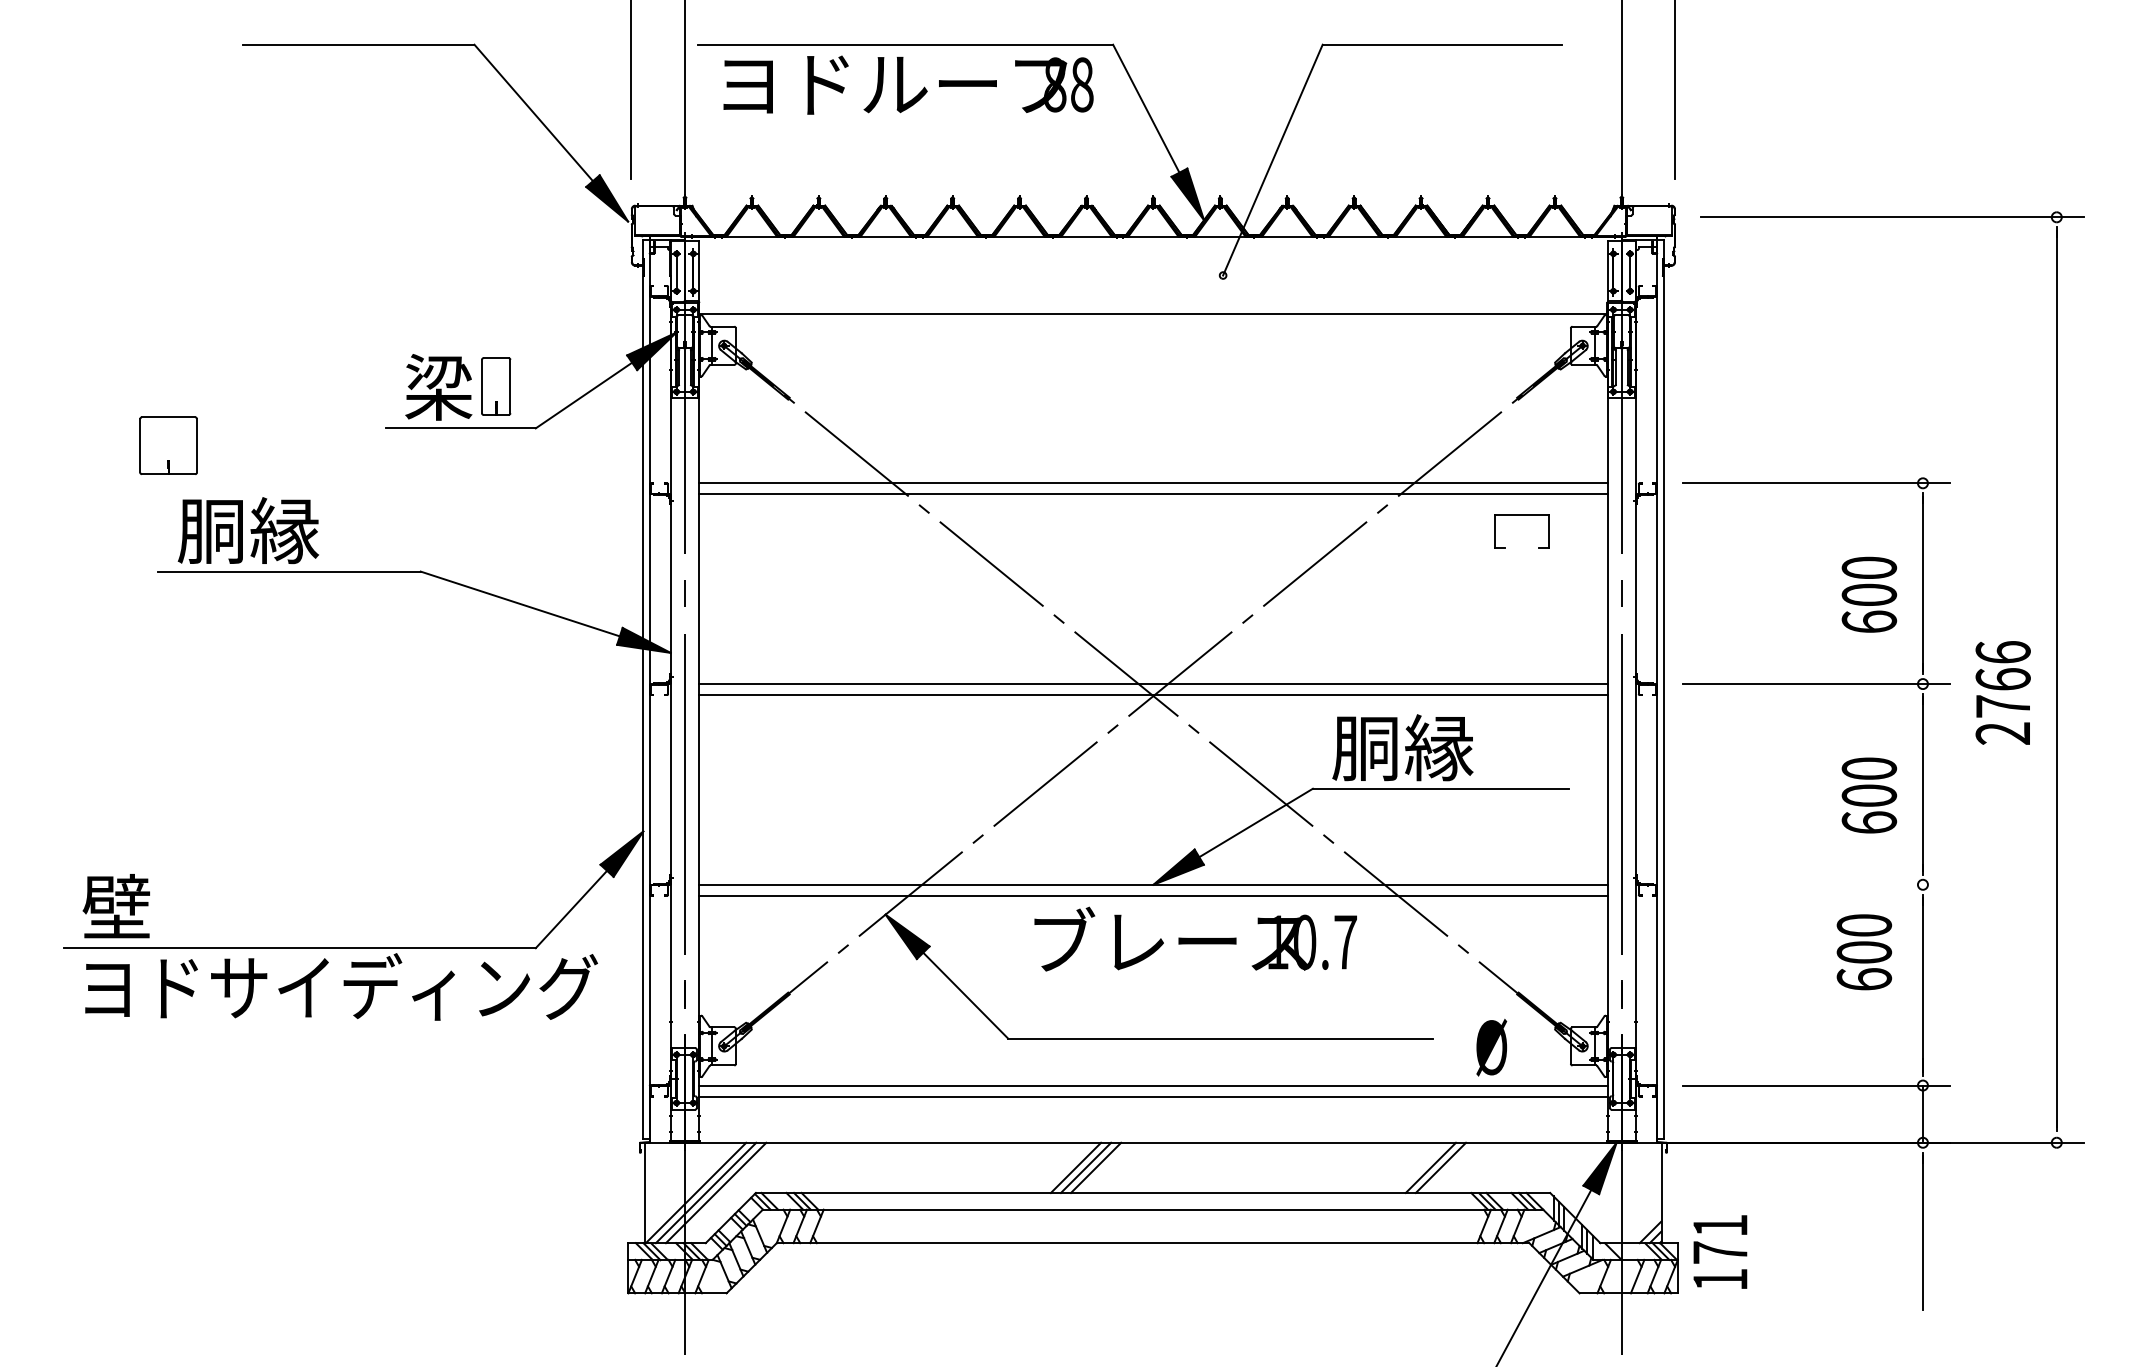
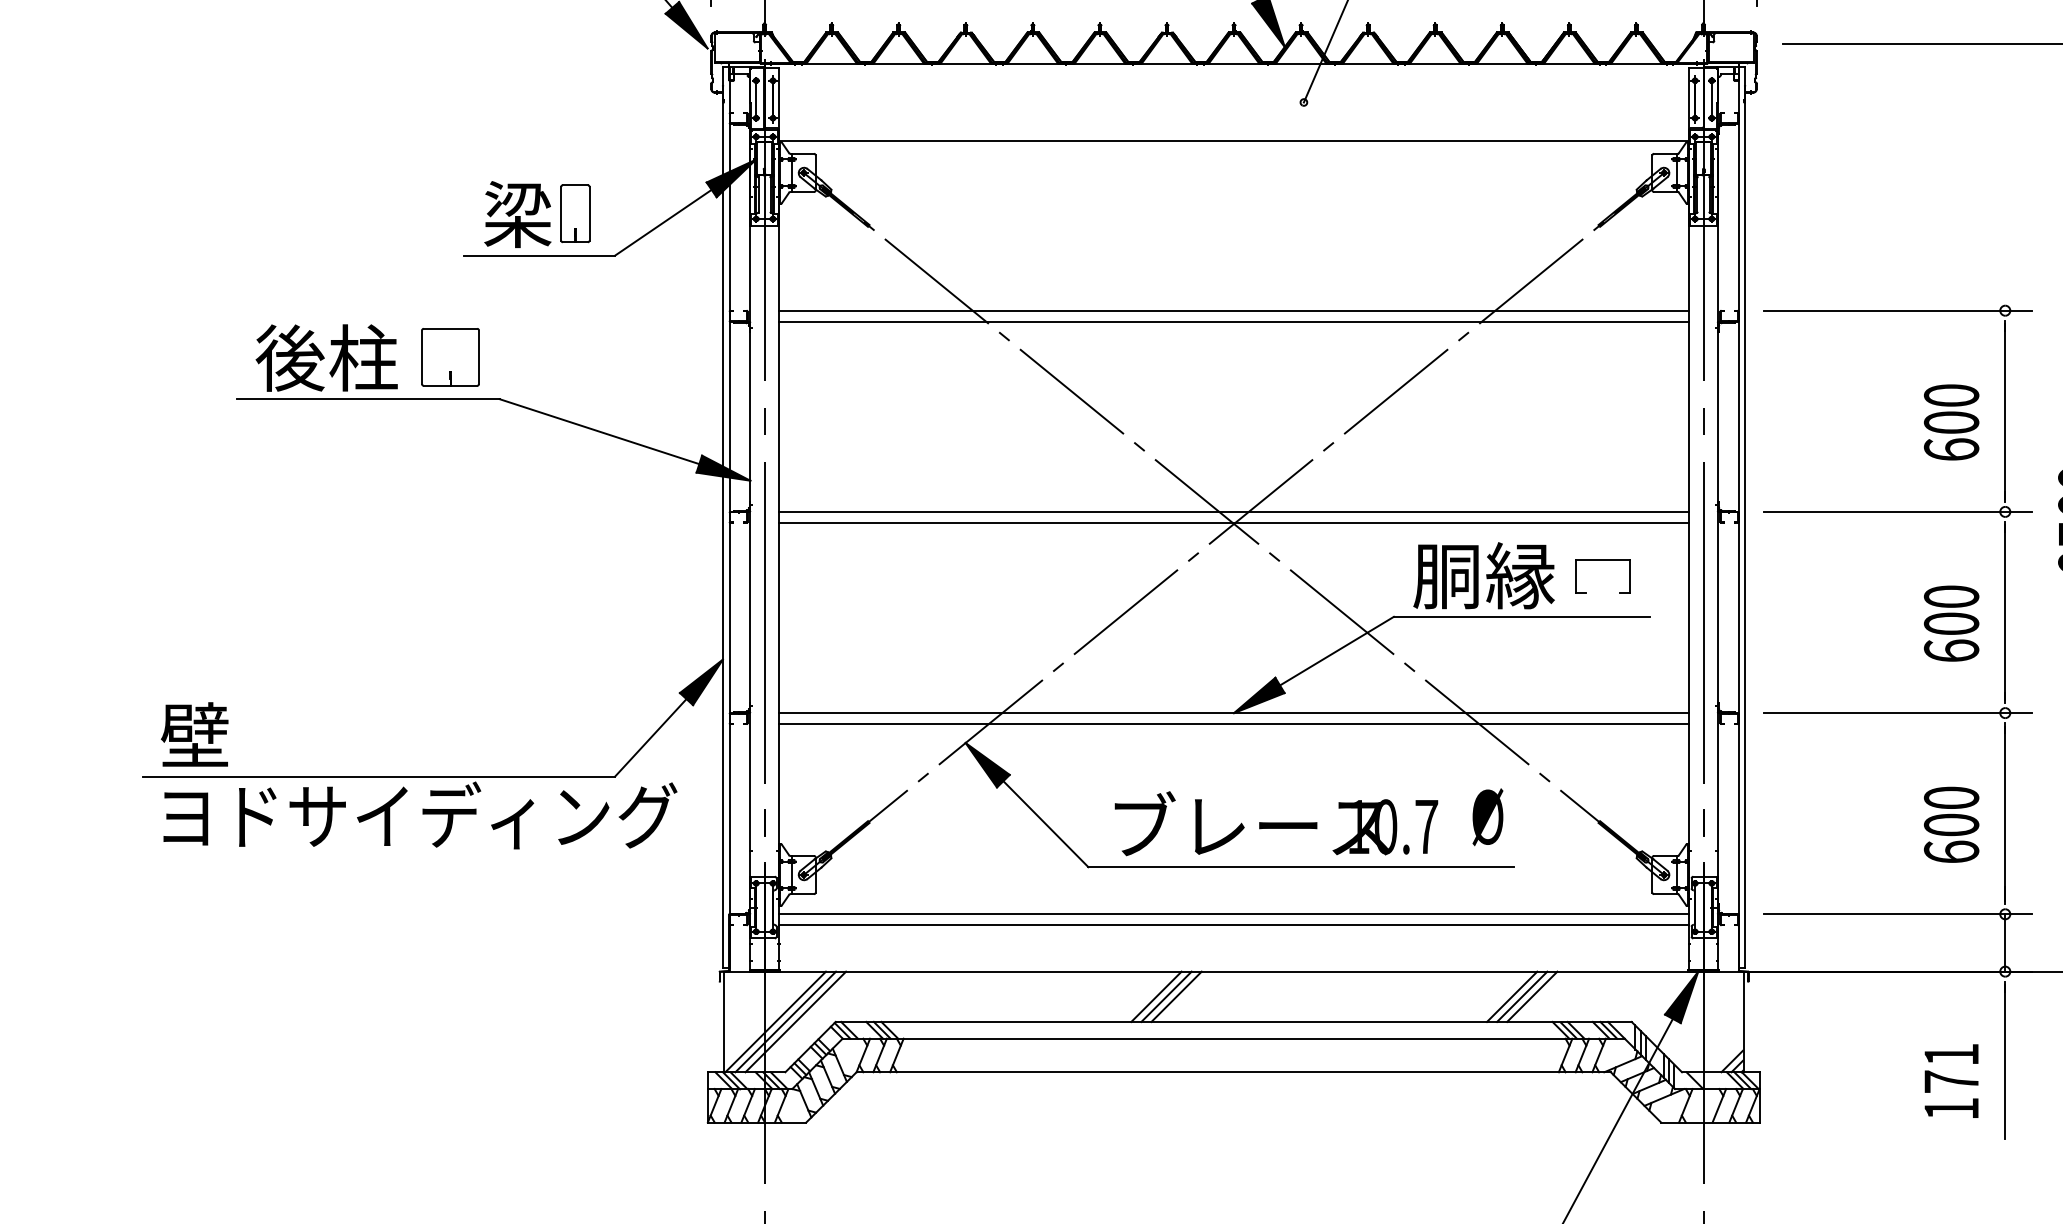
part: (168, 445) -> (450, 357), moved
part: (1521, 515) -> (1602, 560), moved
text: (248, 530) -> (327, 358), 胴縁 -> 後柱
line: (1815, 884) -> (1897, 712), added
text: (1195, 938) -> (1276, 823), moved
text: (1864, 952) -> (1951, 825), moved
text: (1491, 1047) -> (1487, 817), moved
line: (1450, 1167) -> (1531, 996), added
text: (1720, 1251) -> (1951, 1080), moved

